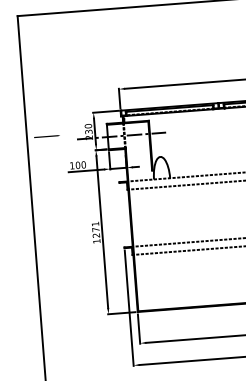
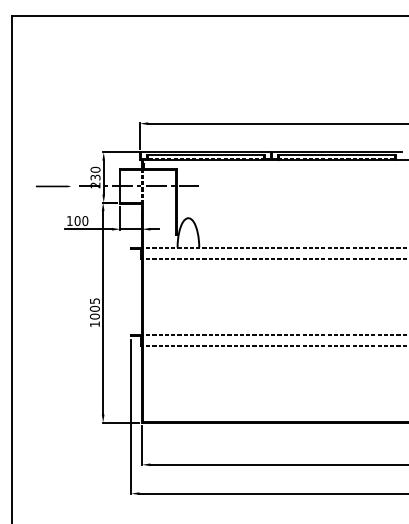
line: (47, 136) -> (53, 186), moved
text: (95, 229) -> (94, 308), 1271 -> 1005

